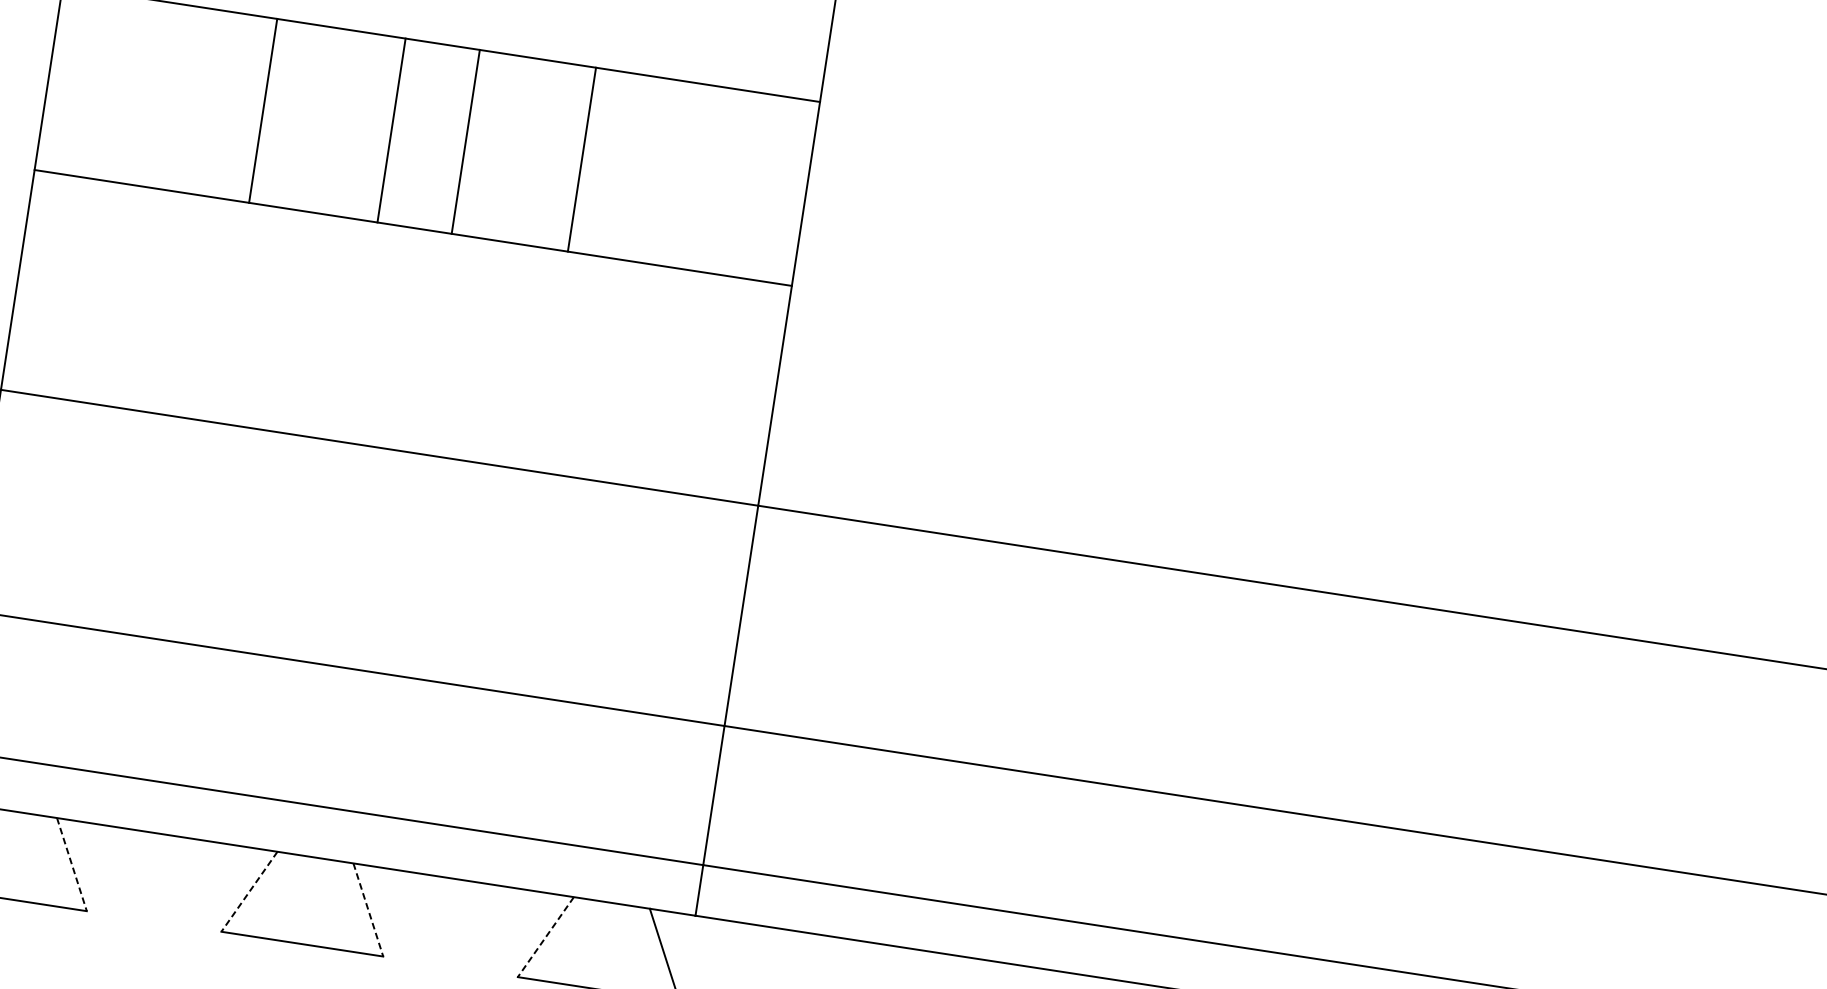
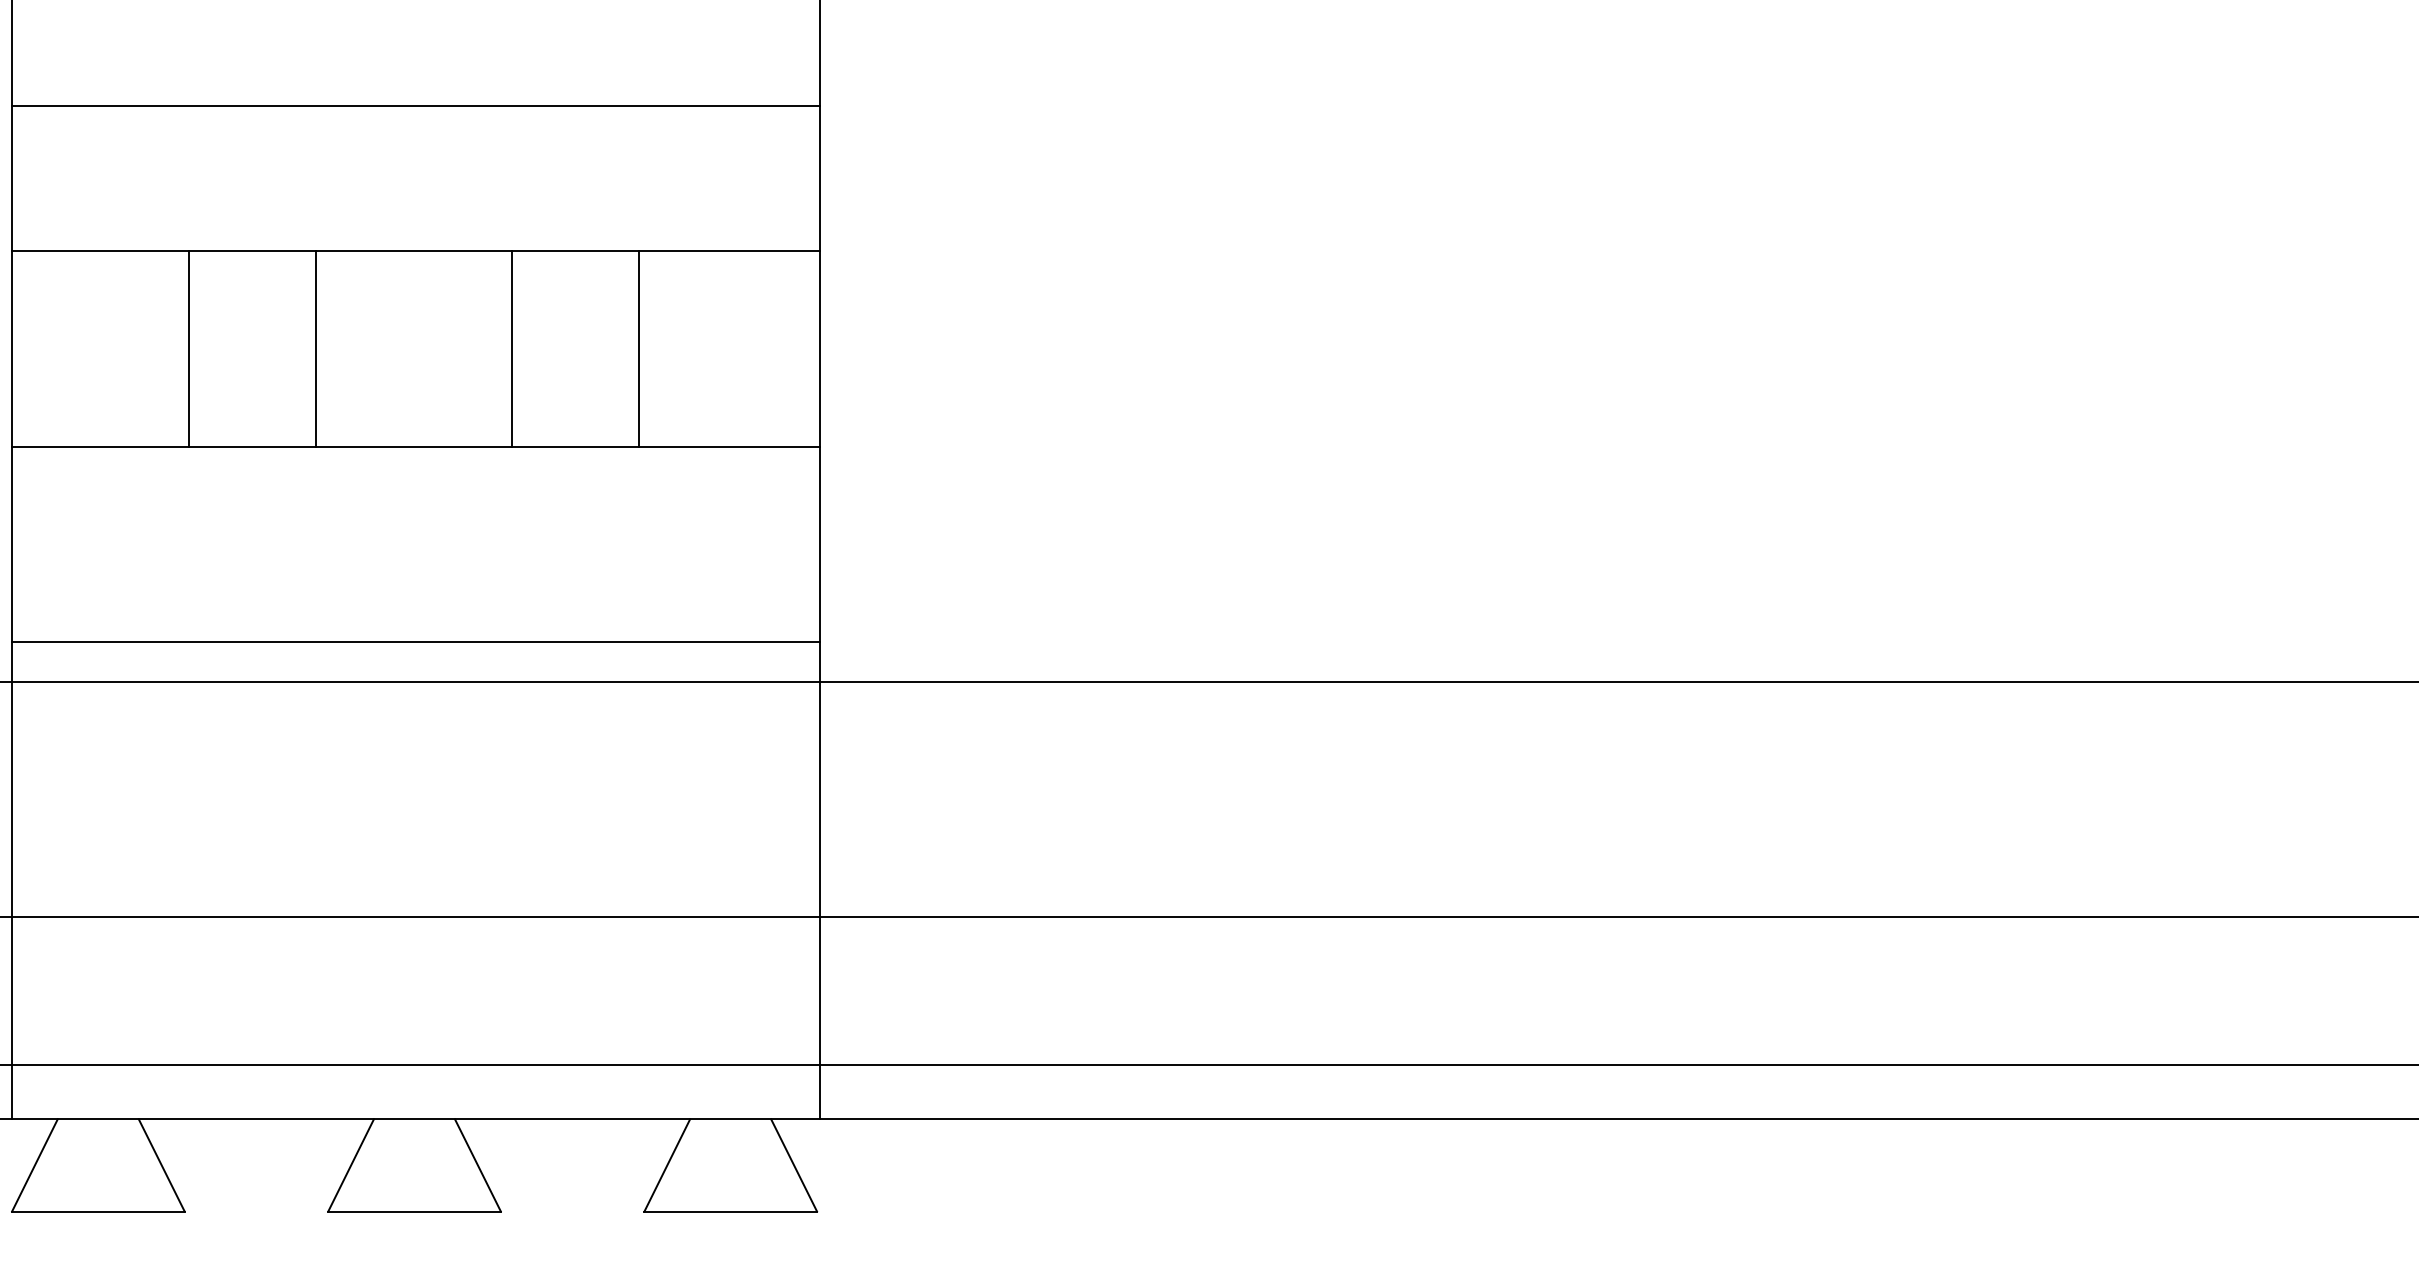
line: (262, 110) -> (188, 349), moved
line: (391, 130) -> (315, 349), moved
line: (465, 141) -> (511, 349), moved
line: (581, 159) -> (638, 349), moved
line: (384, 410) -> (415, 642), added
line: (71, 864) -> (161, 1165), dashed -> solid
line: (249, 891) -> (351, 1165), dashed -> solid
line: (367, 909) -> (477, 1165), dashed -> solid
line: (546, 937) -> (667, 1165), dashed -> solid

